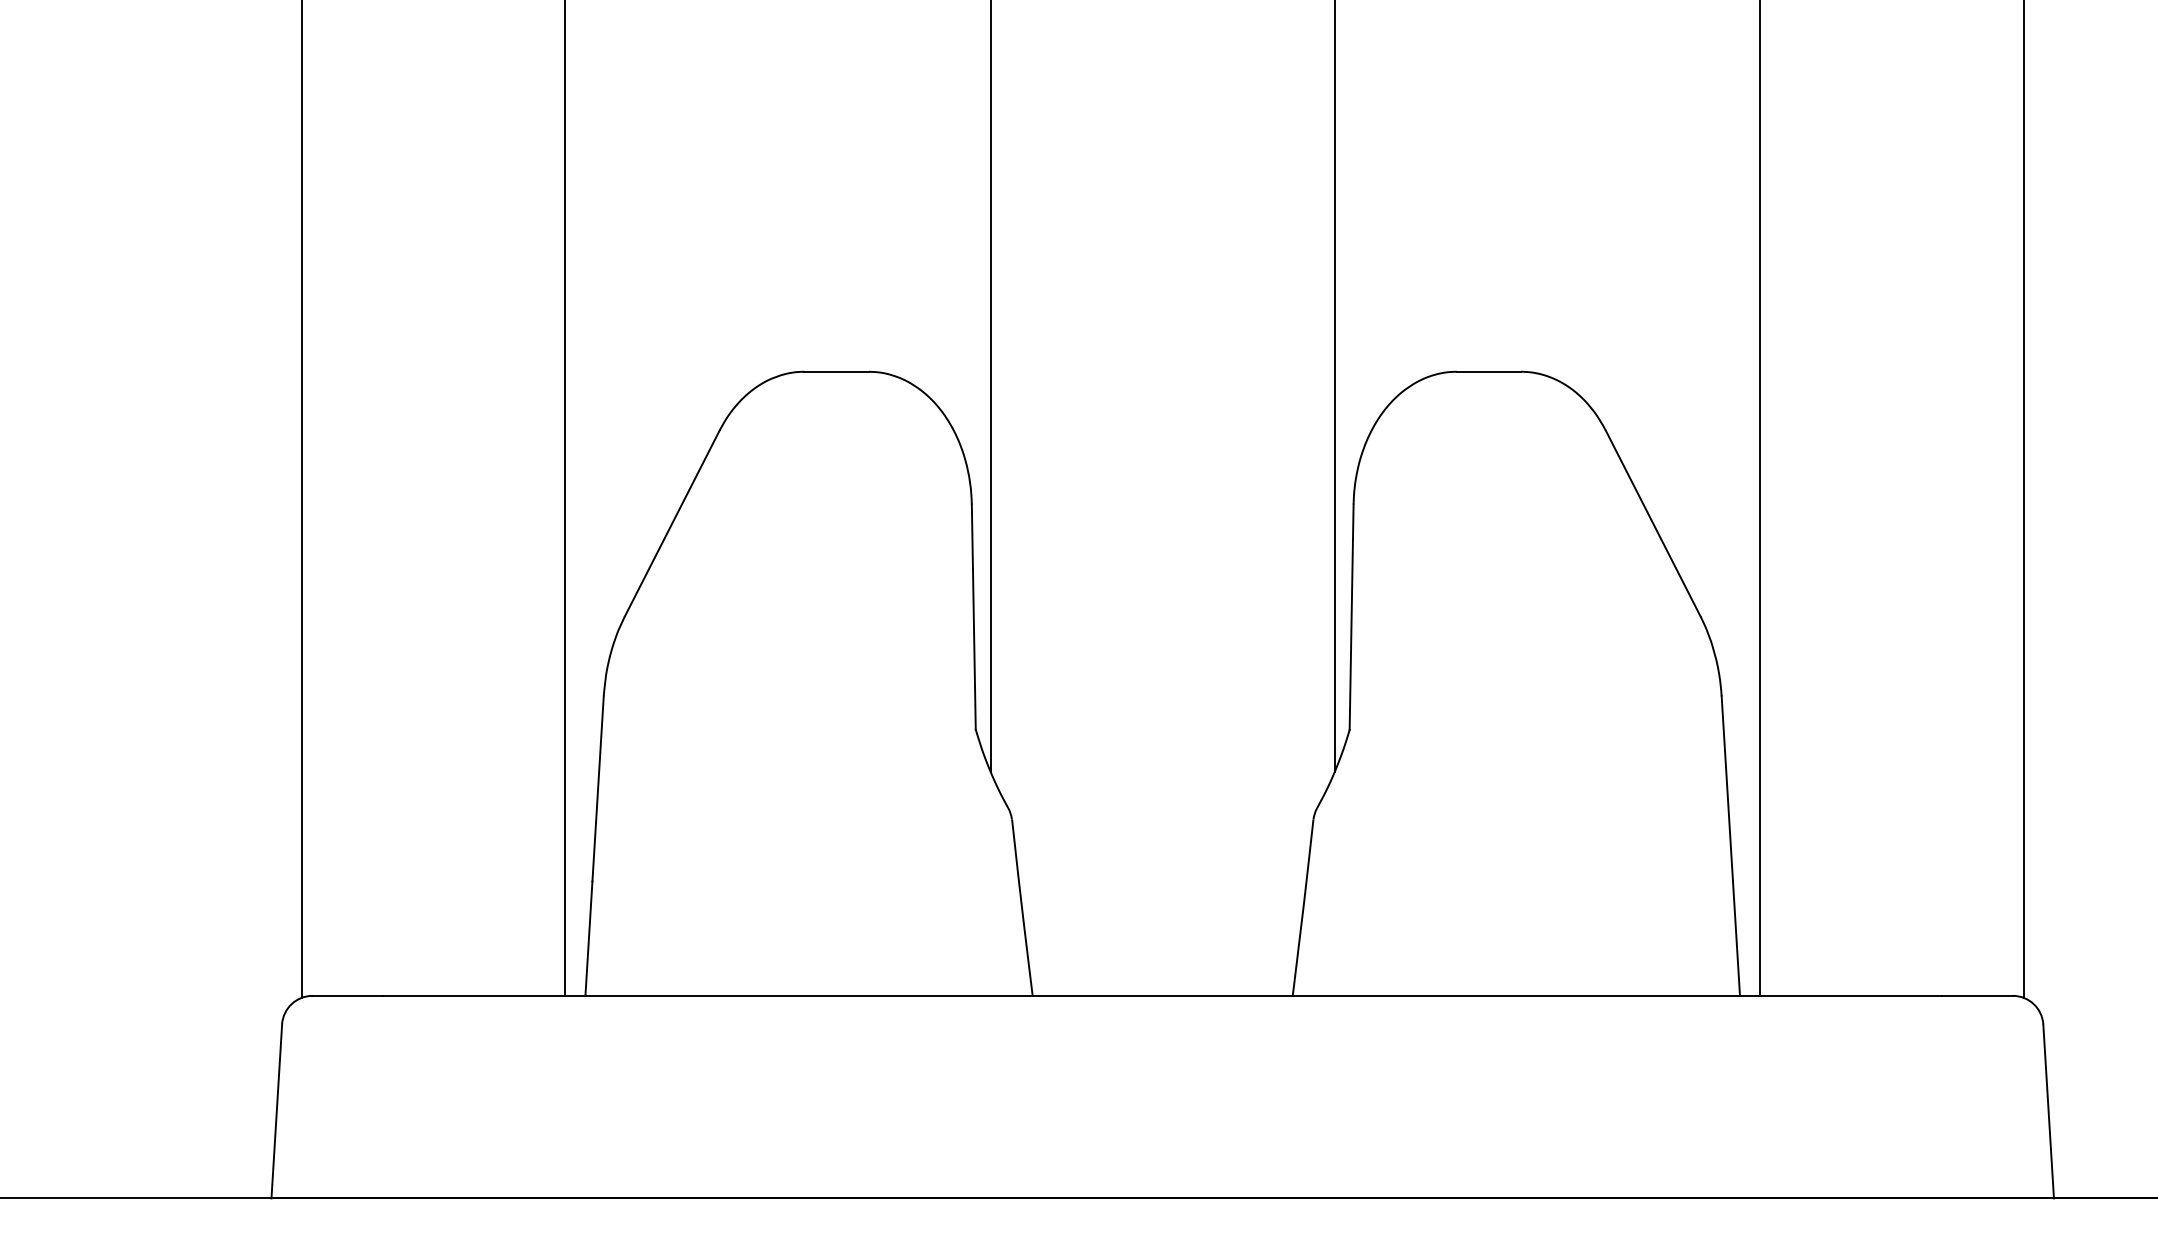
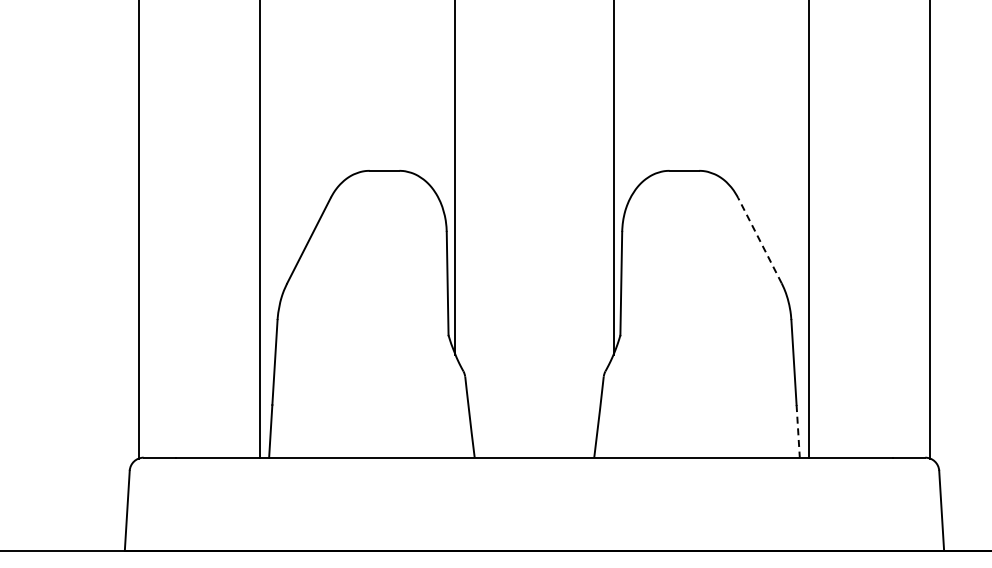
line: (1652, 523) -> (759, 240), solid -> dashed
line: (1737, 938) -> (798, 431), solid -> dashed

